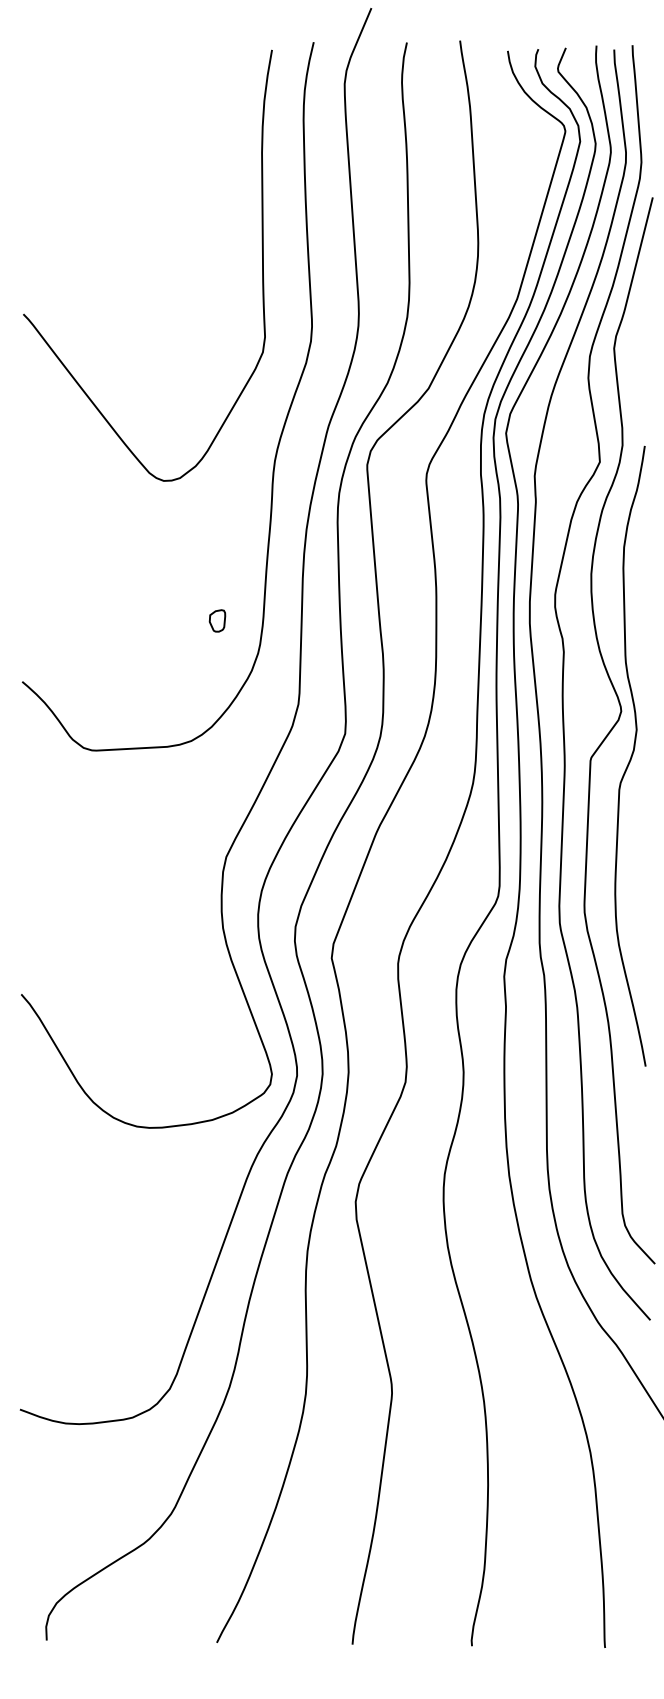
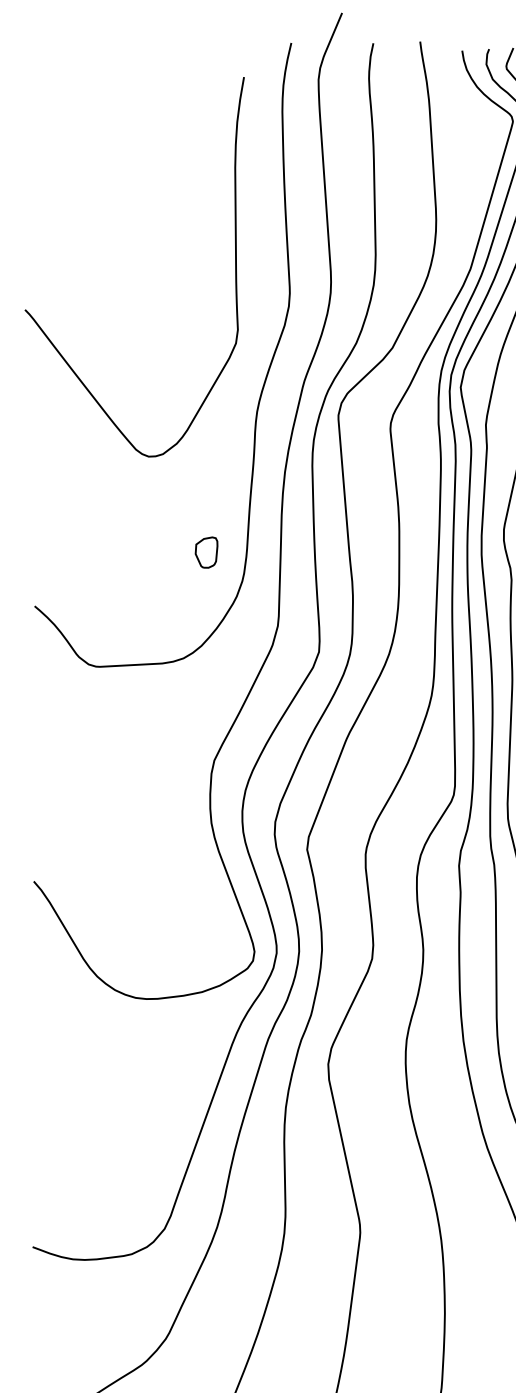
curve: (262, 265) -> (235, 266), moved
part: (217, 620) -> (206, 552), size x1.6

